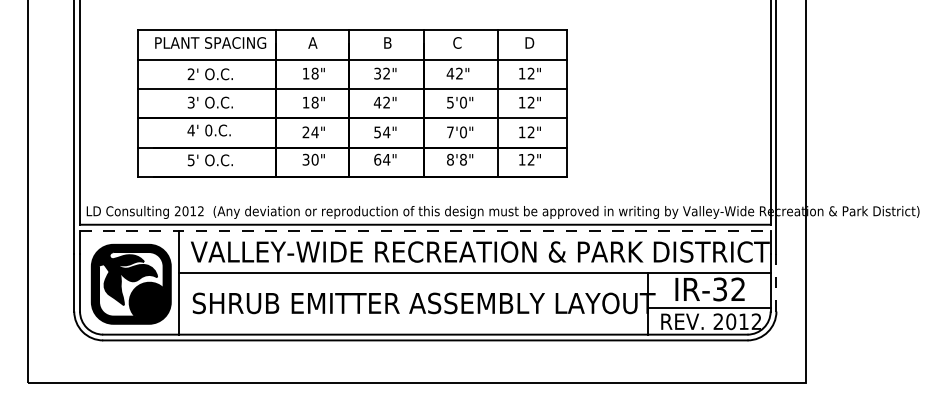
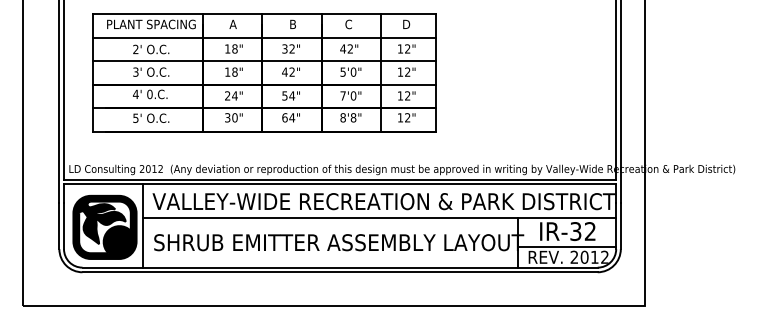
part: (352, 103) -> (264, 72), moved
line: (425, 230) -> (340, 184), dashed -> solid
line: (776, 283) -> (620, 226), dashed -> solid

